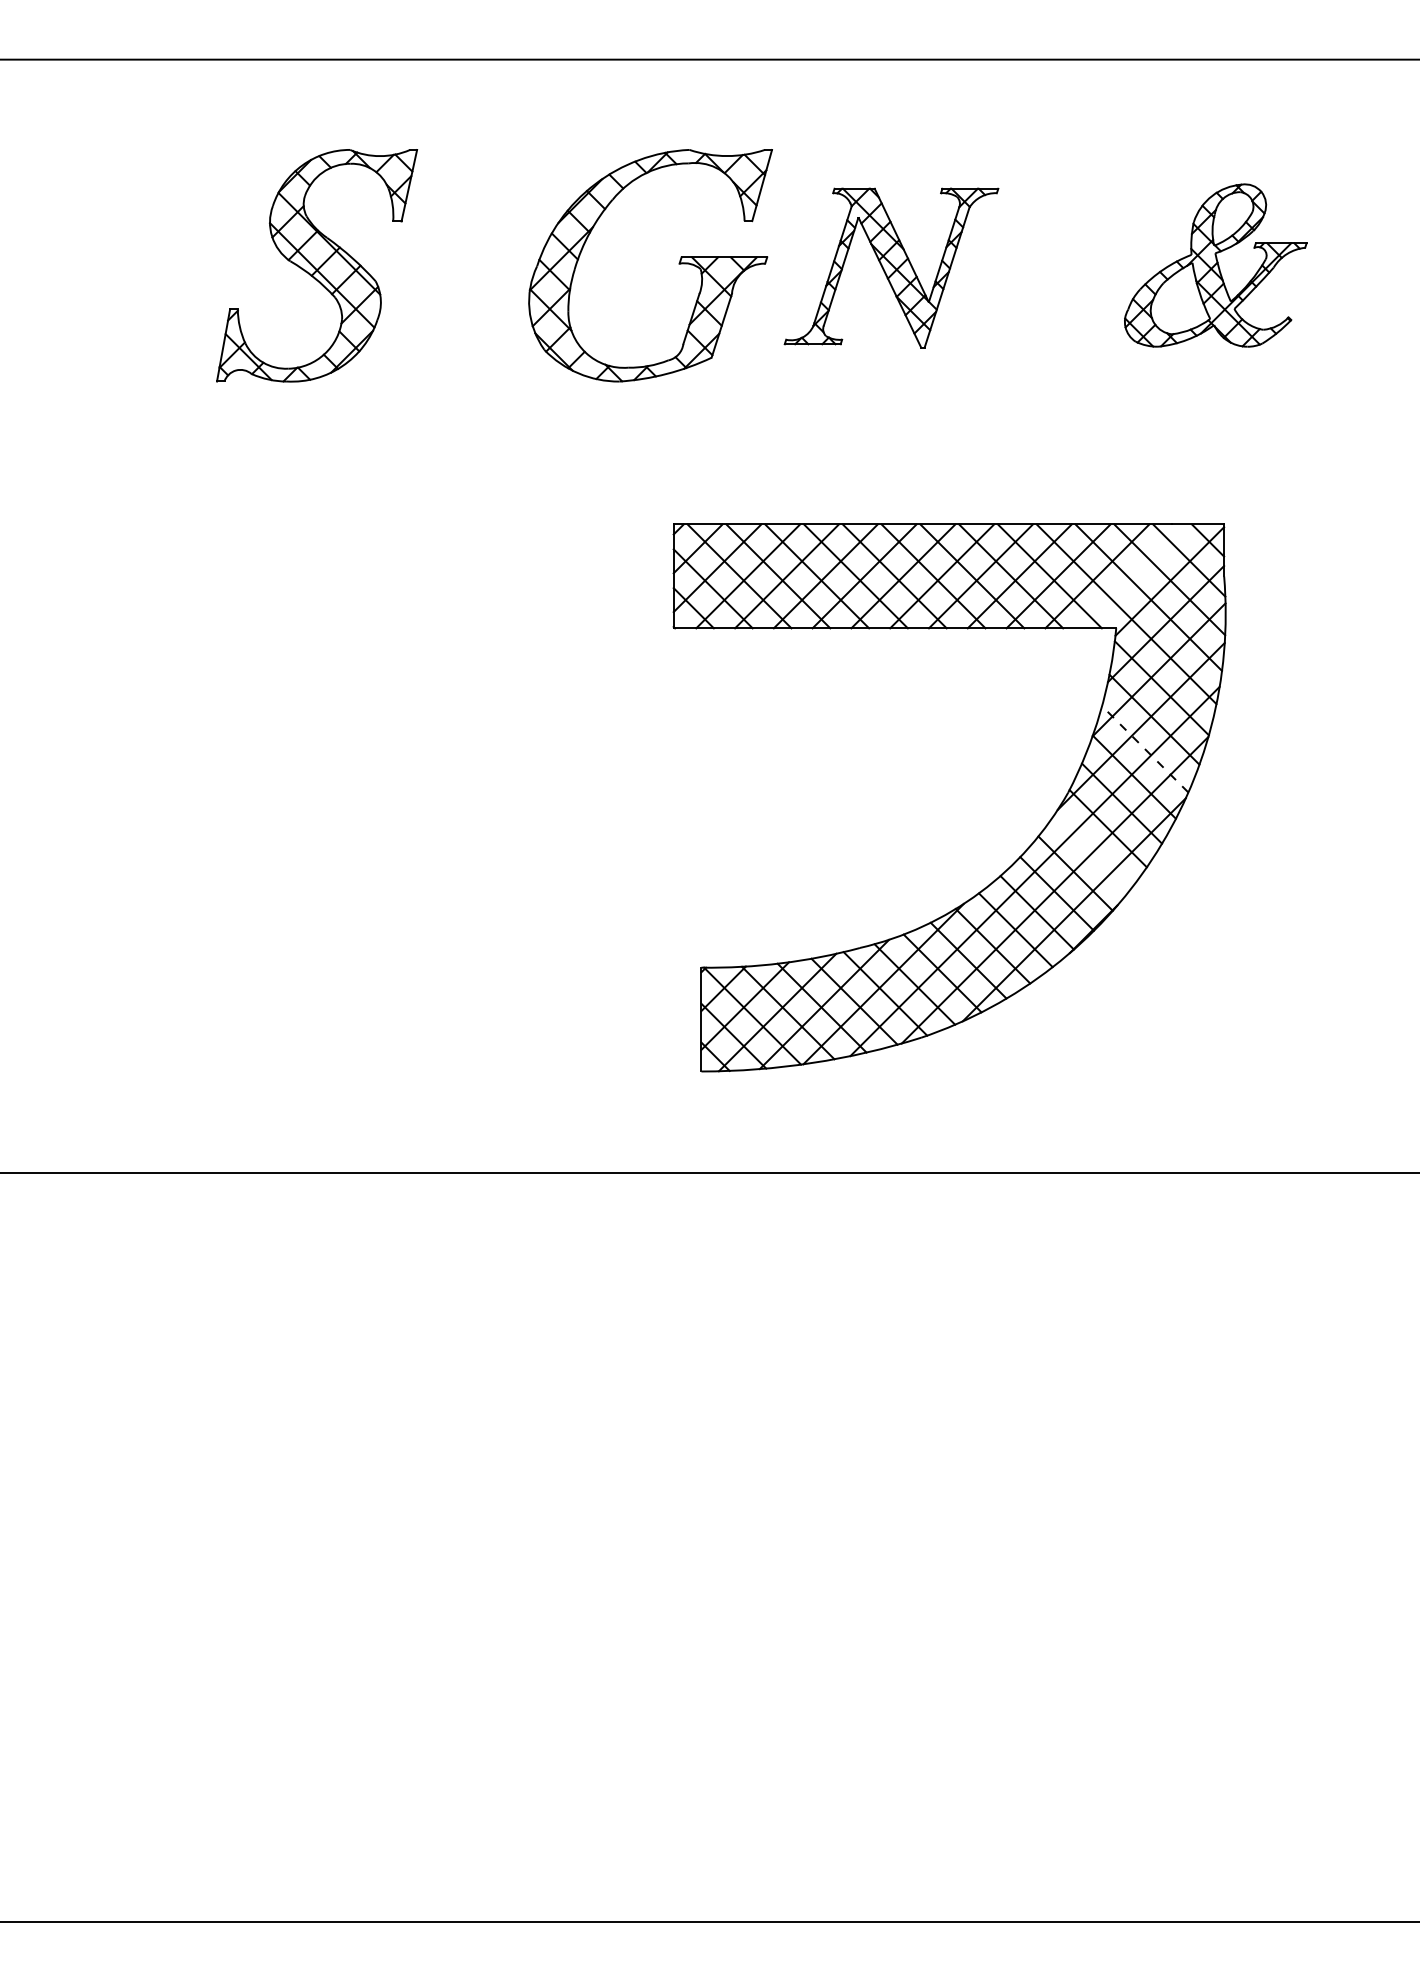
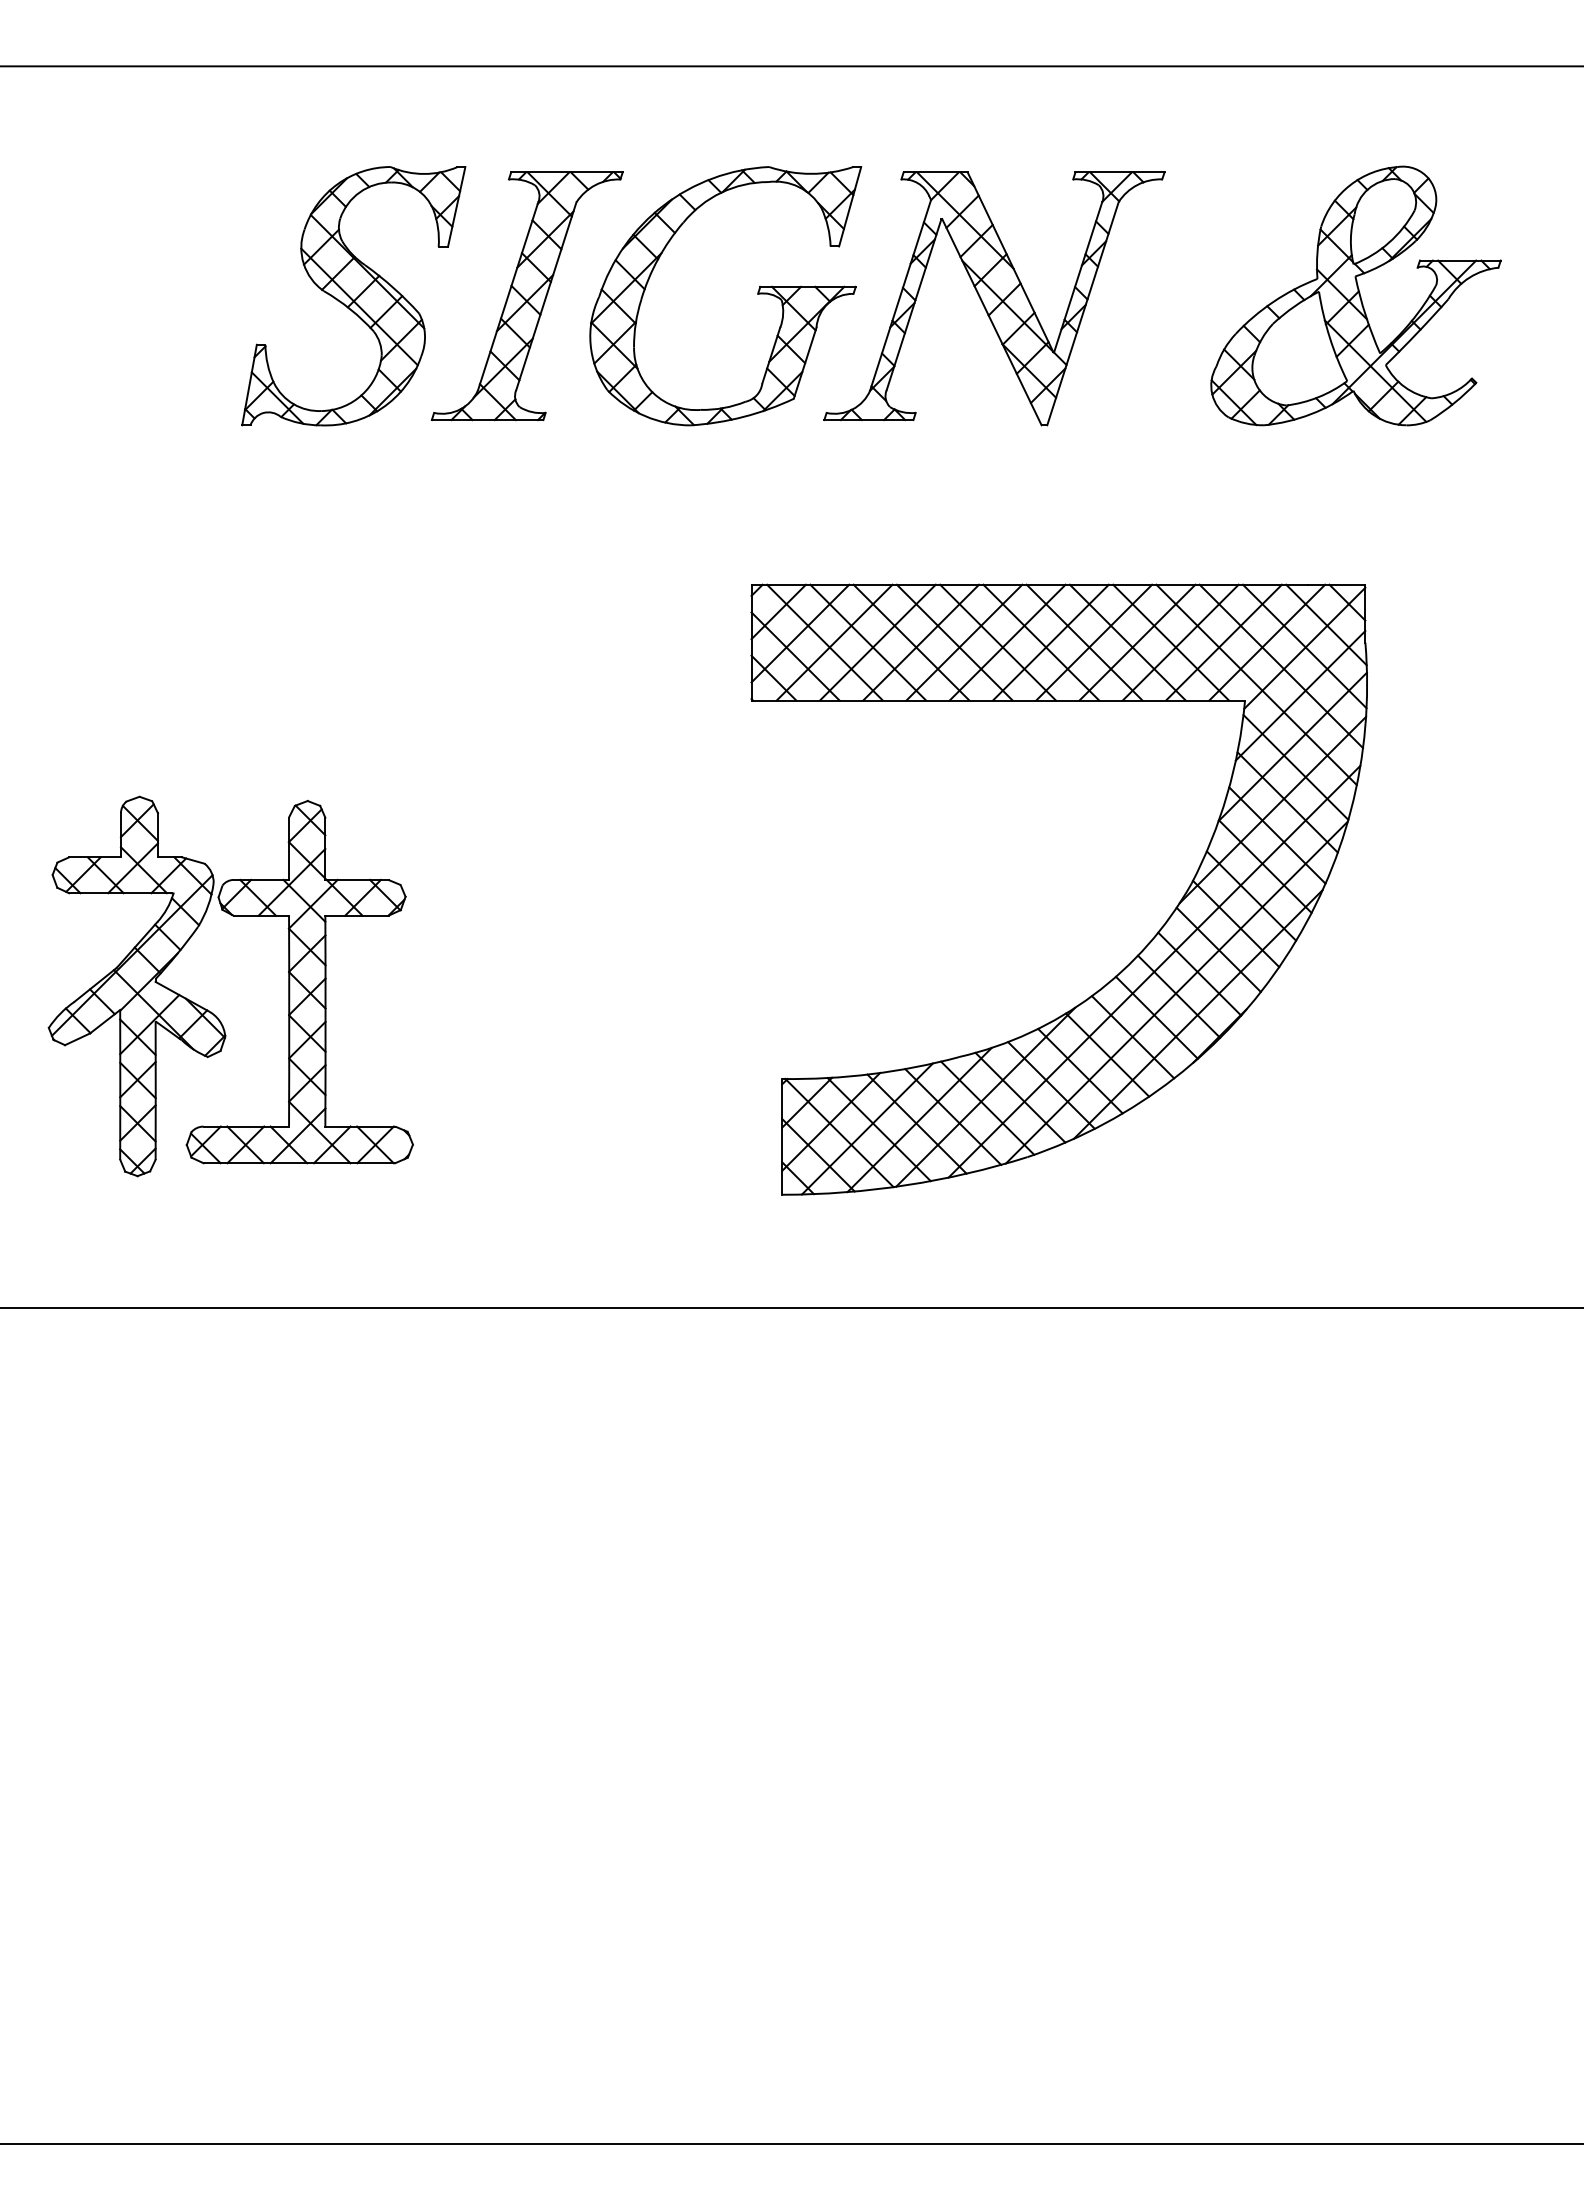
part: (1215, 265) -> (1355, 295), size x1.43
part: (471, 266) -> (526, 296), added
part: (891, 267) -> (994, 298), size x1.43
line: (1136, 576) -> (1267, 642), added
line: (1145, 749) -> (1277, 835), dashed -> solid
line: (1092, 851) -> (1218, 949), added
part: (189, 907) -> (211, 1011), added

